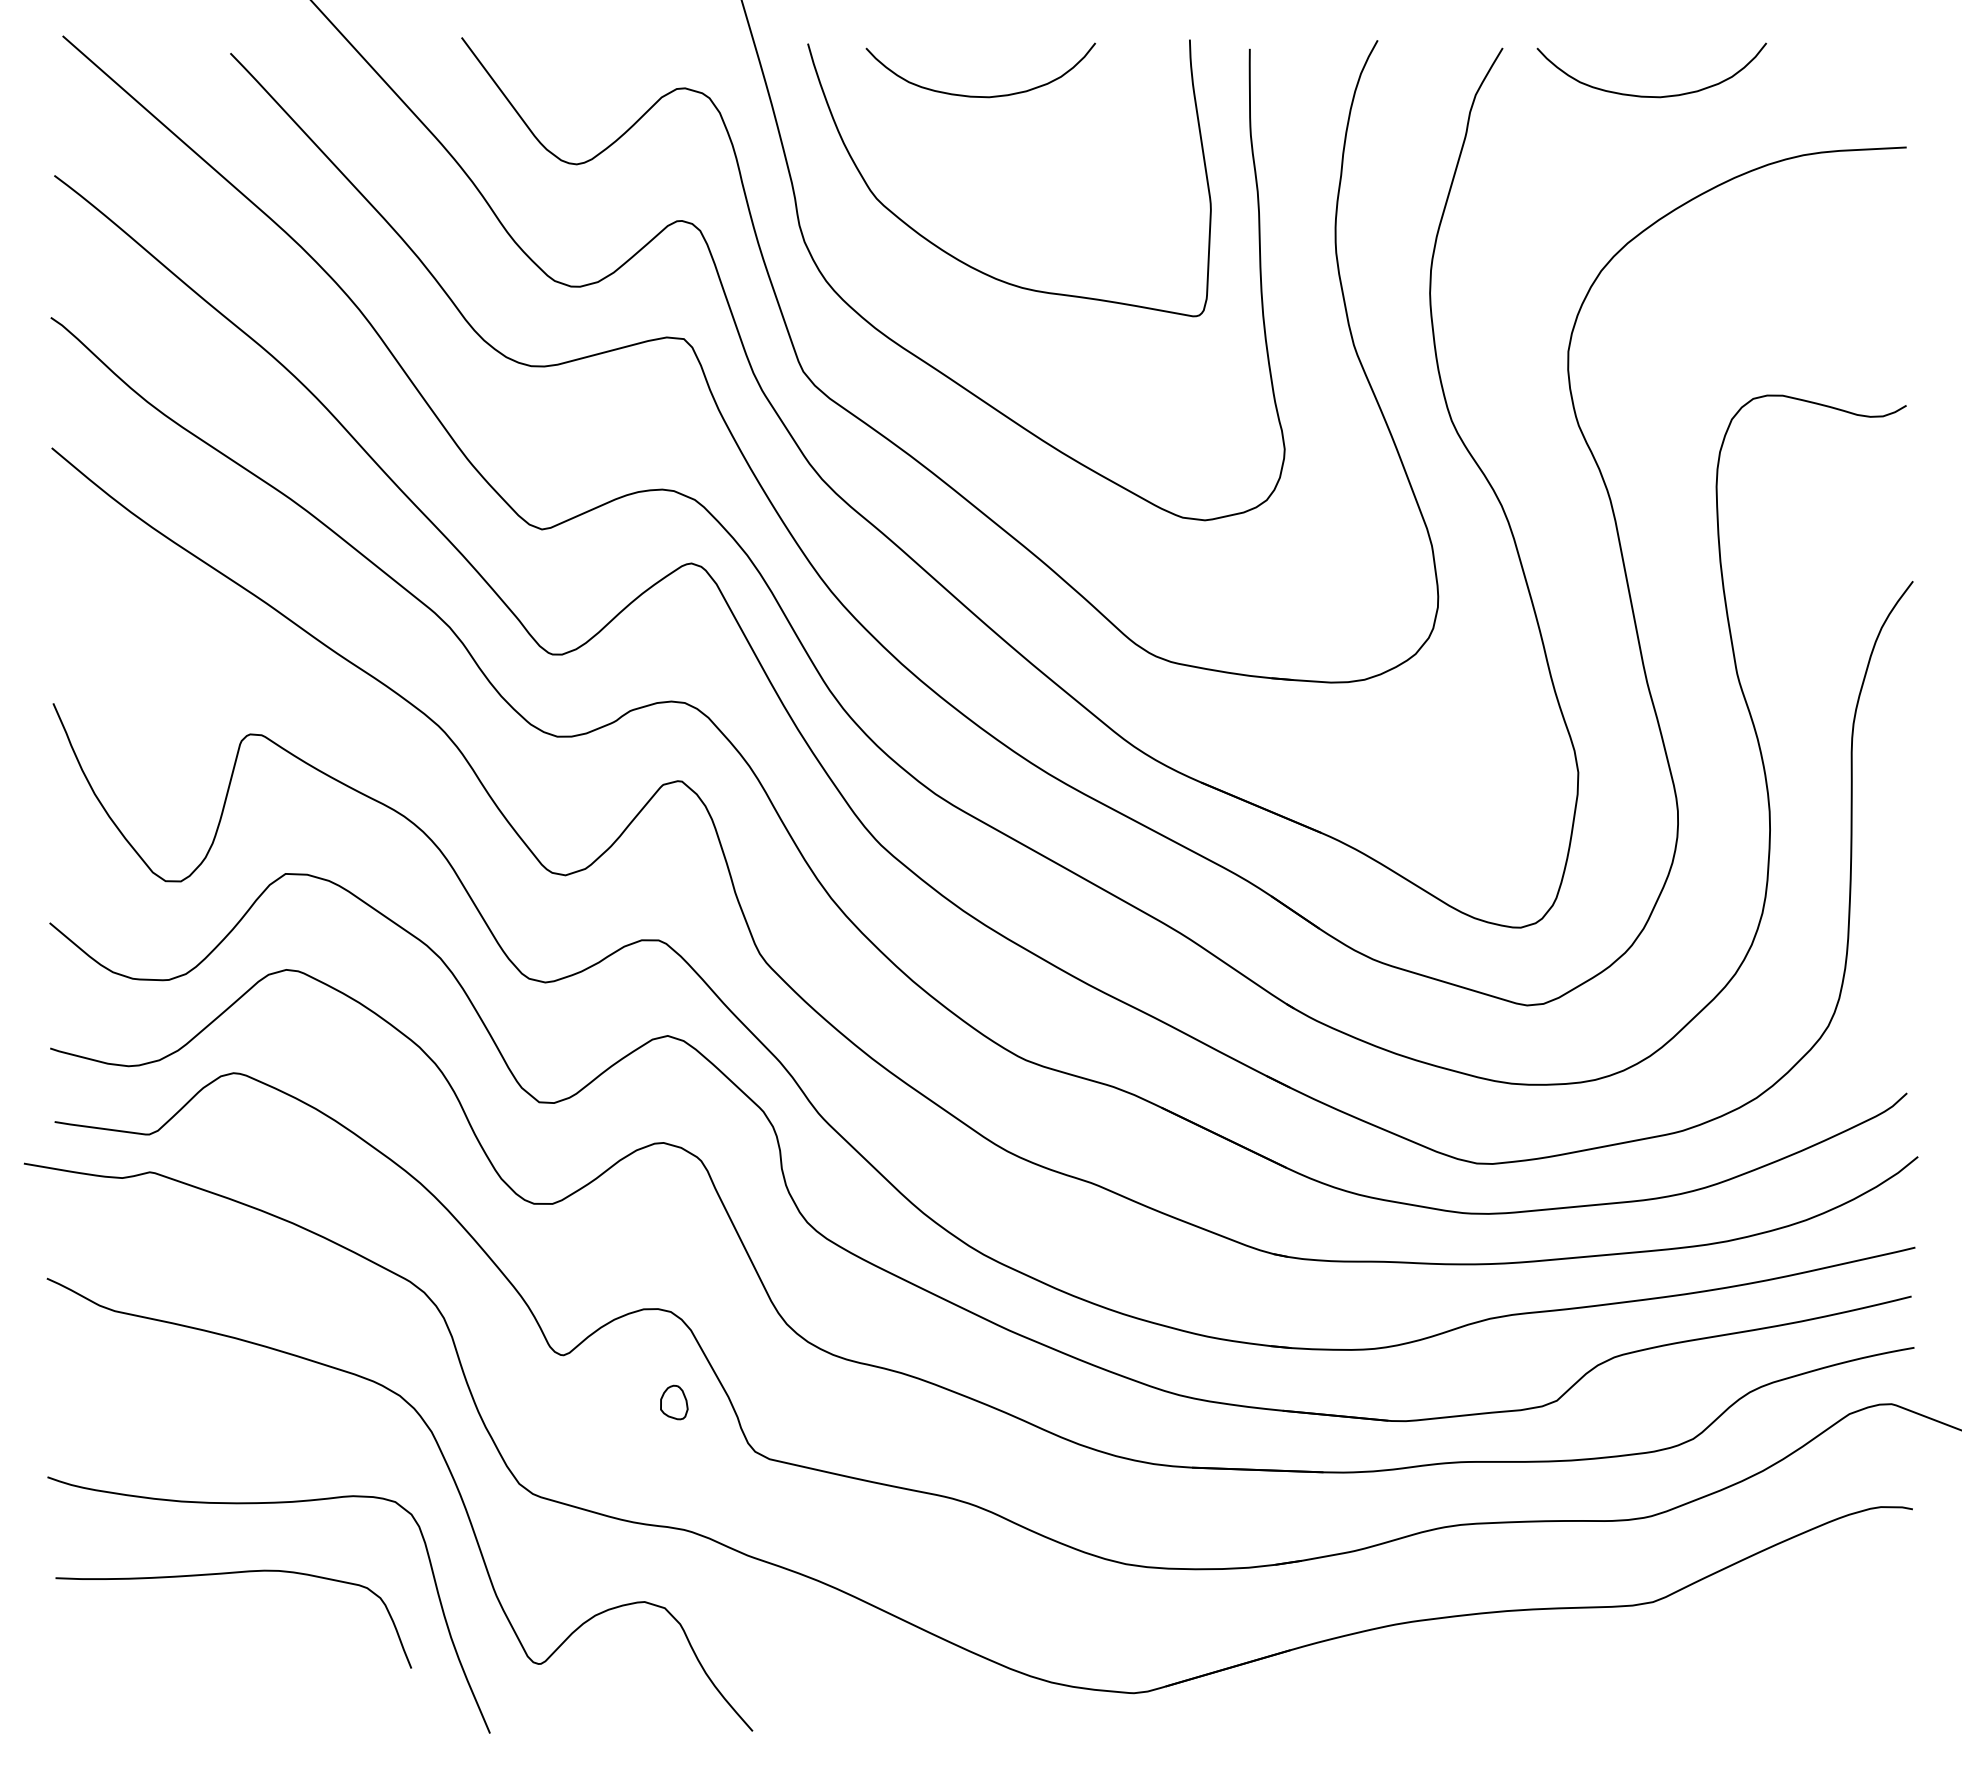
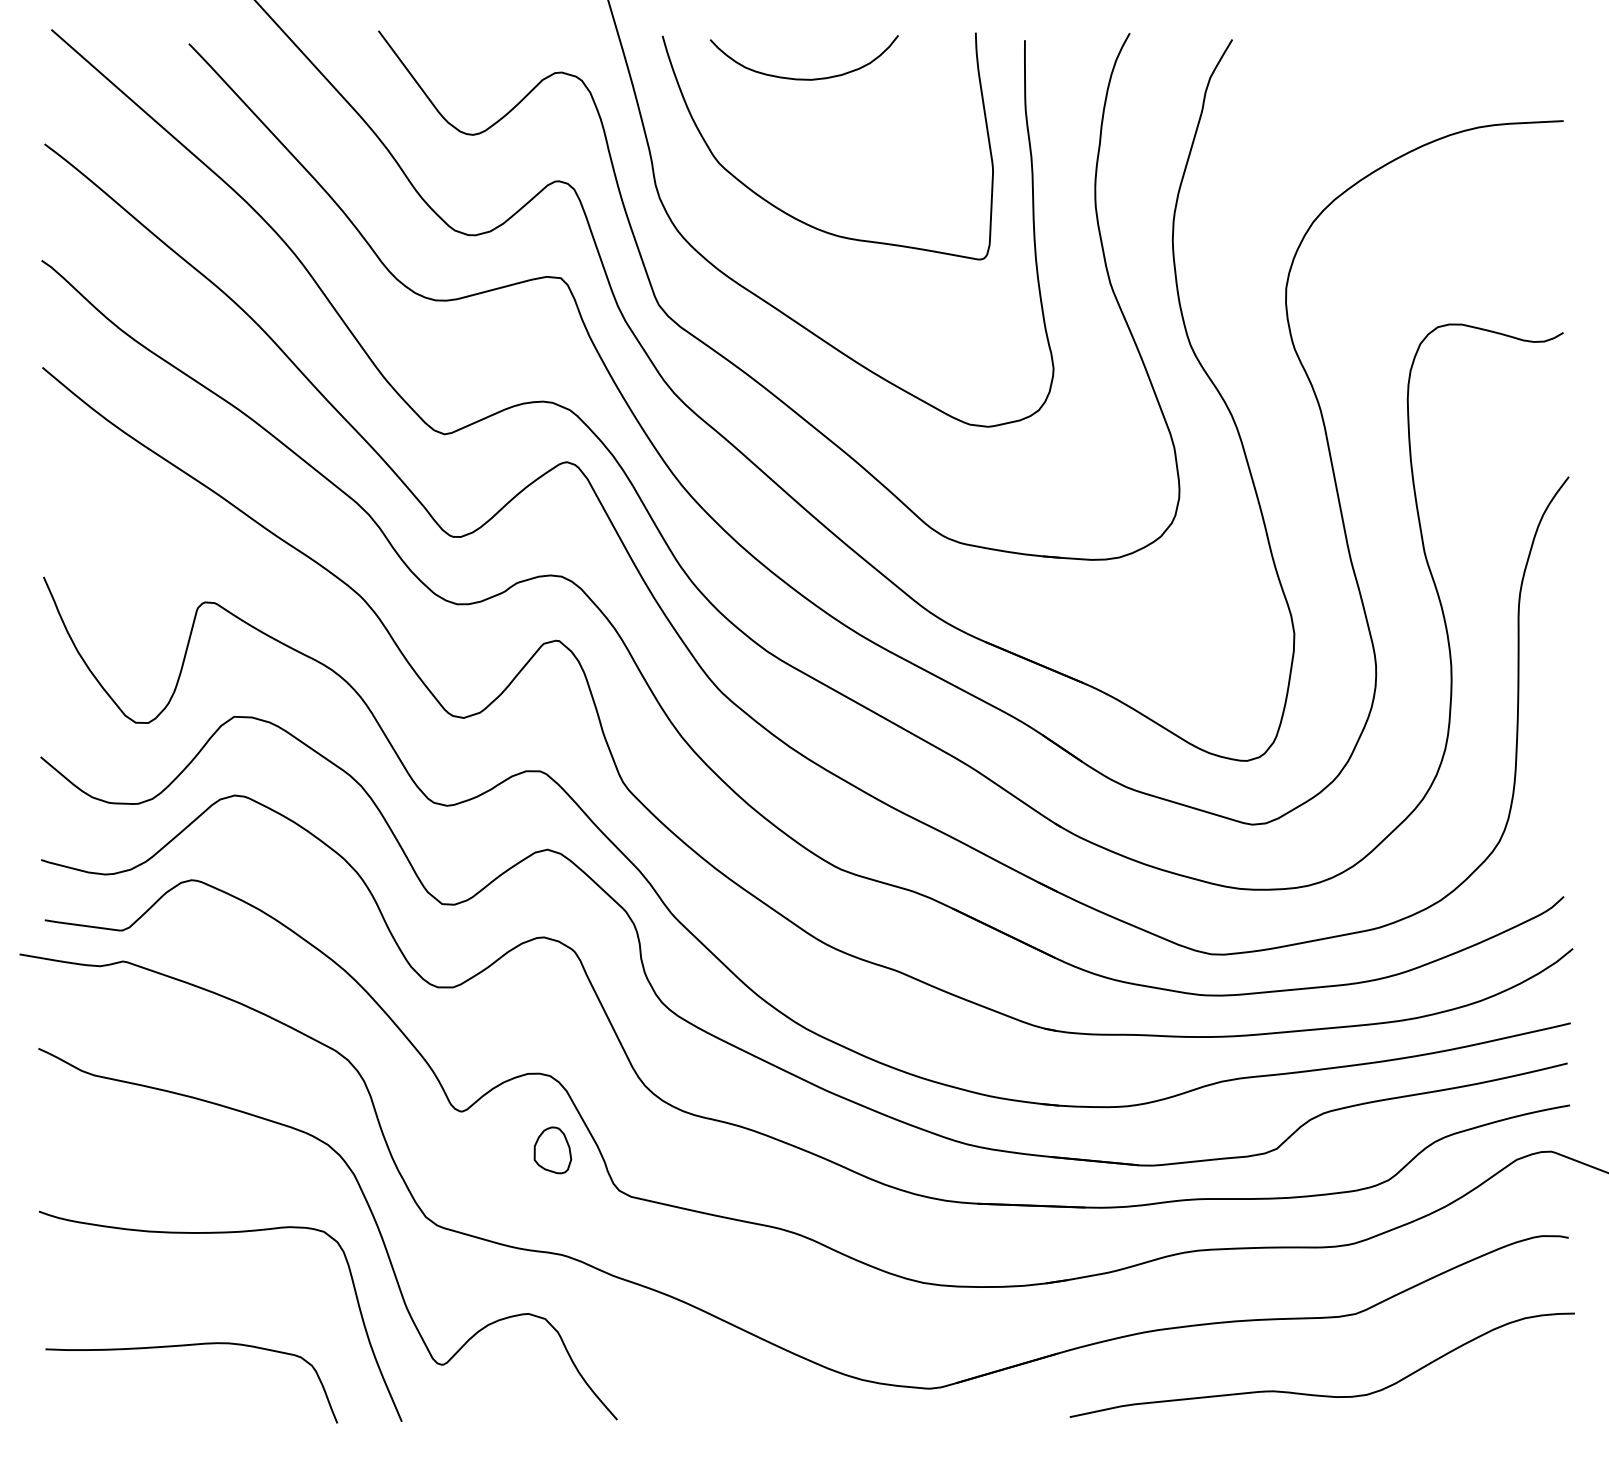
curve: (1645, 95) -> (1349, 78), removed
part: (674, 1402) -> (553, 1150), size x1.67
curve: (226, 1574) -> (185, 1346), moved
curve: (1608, 1700) -> (1319, 1394), added

